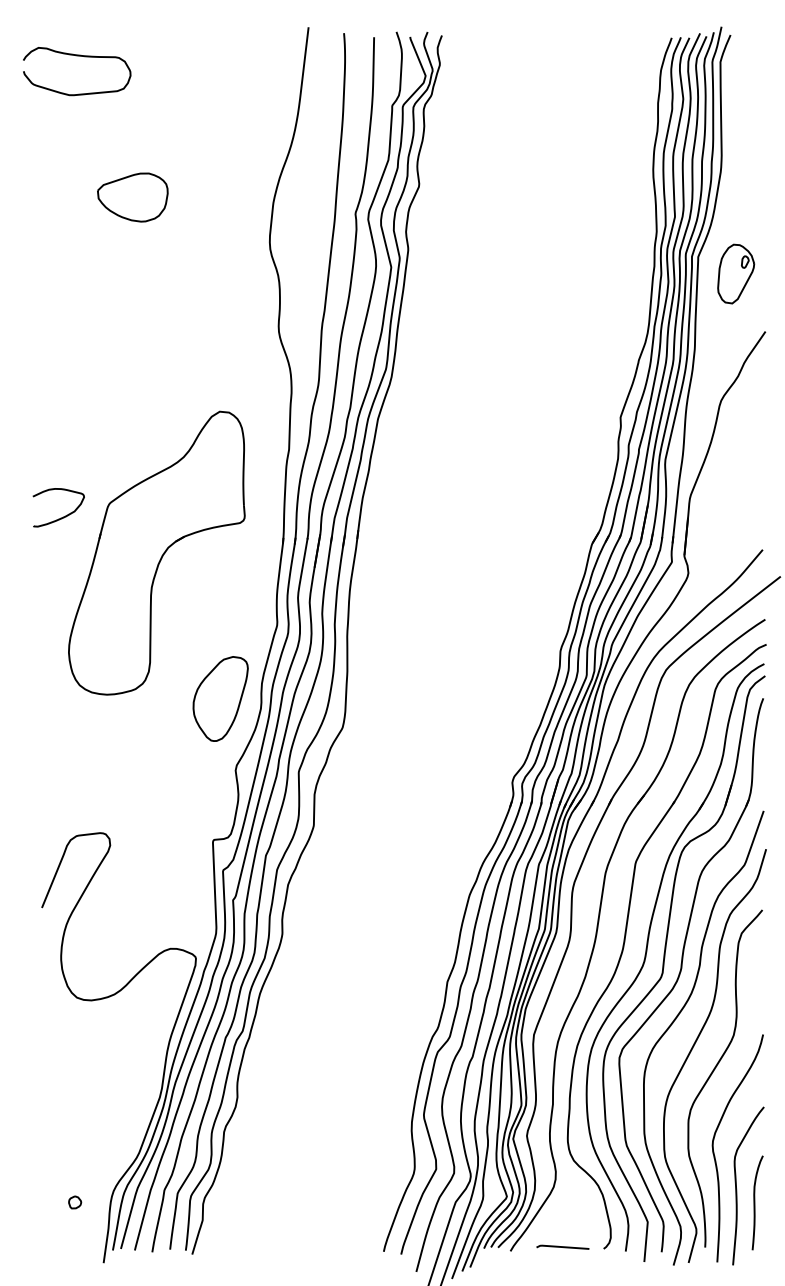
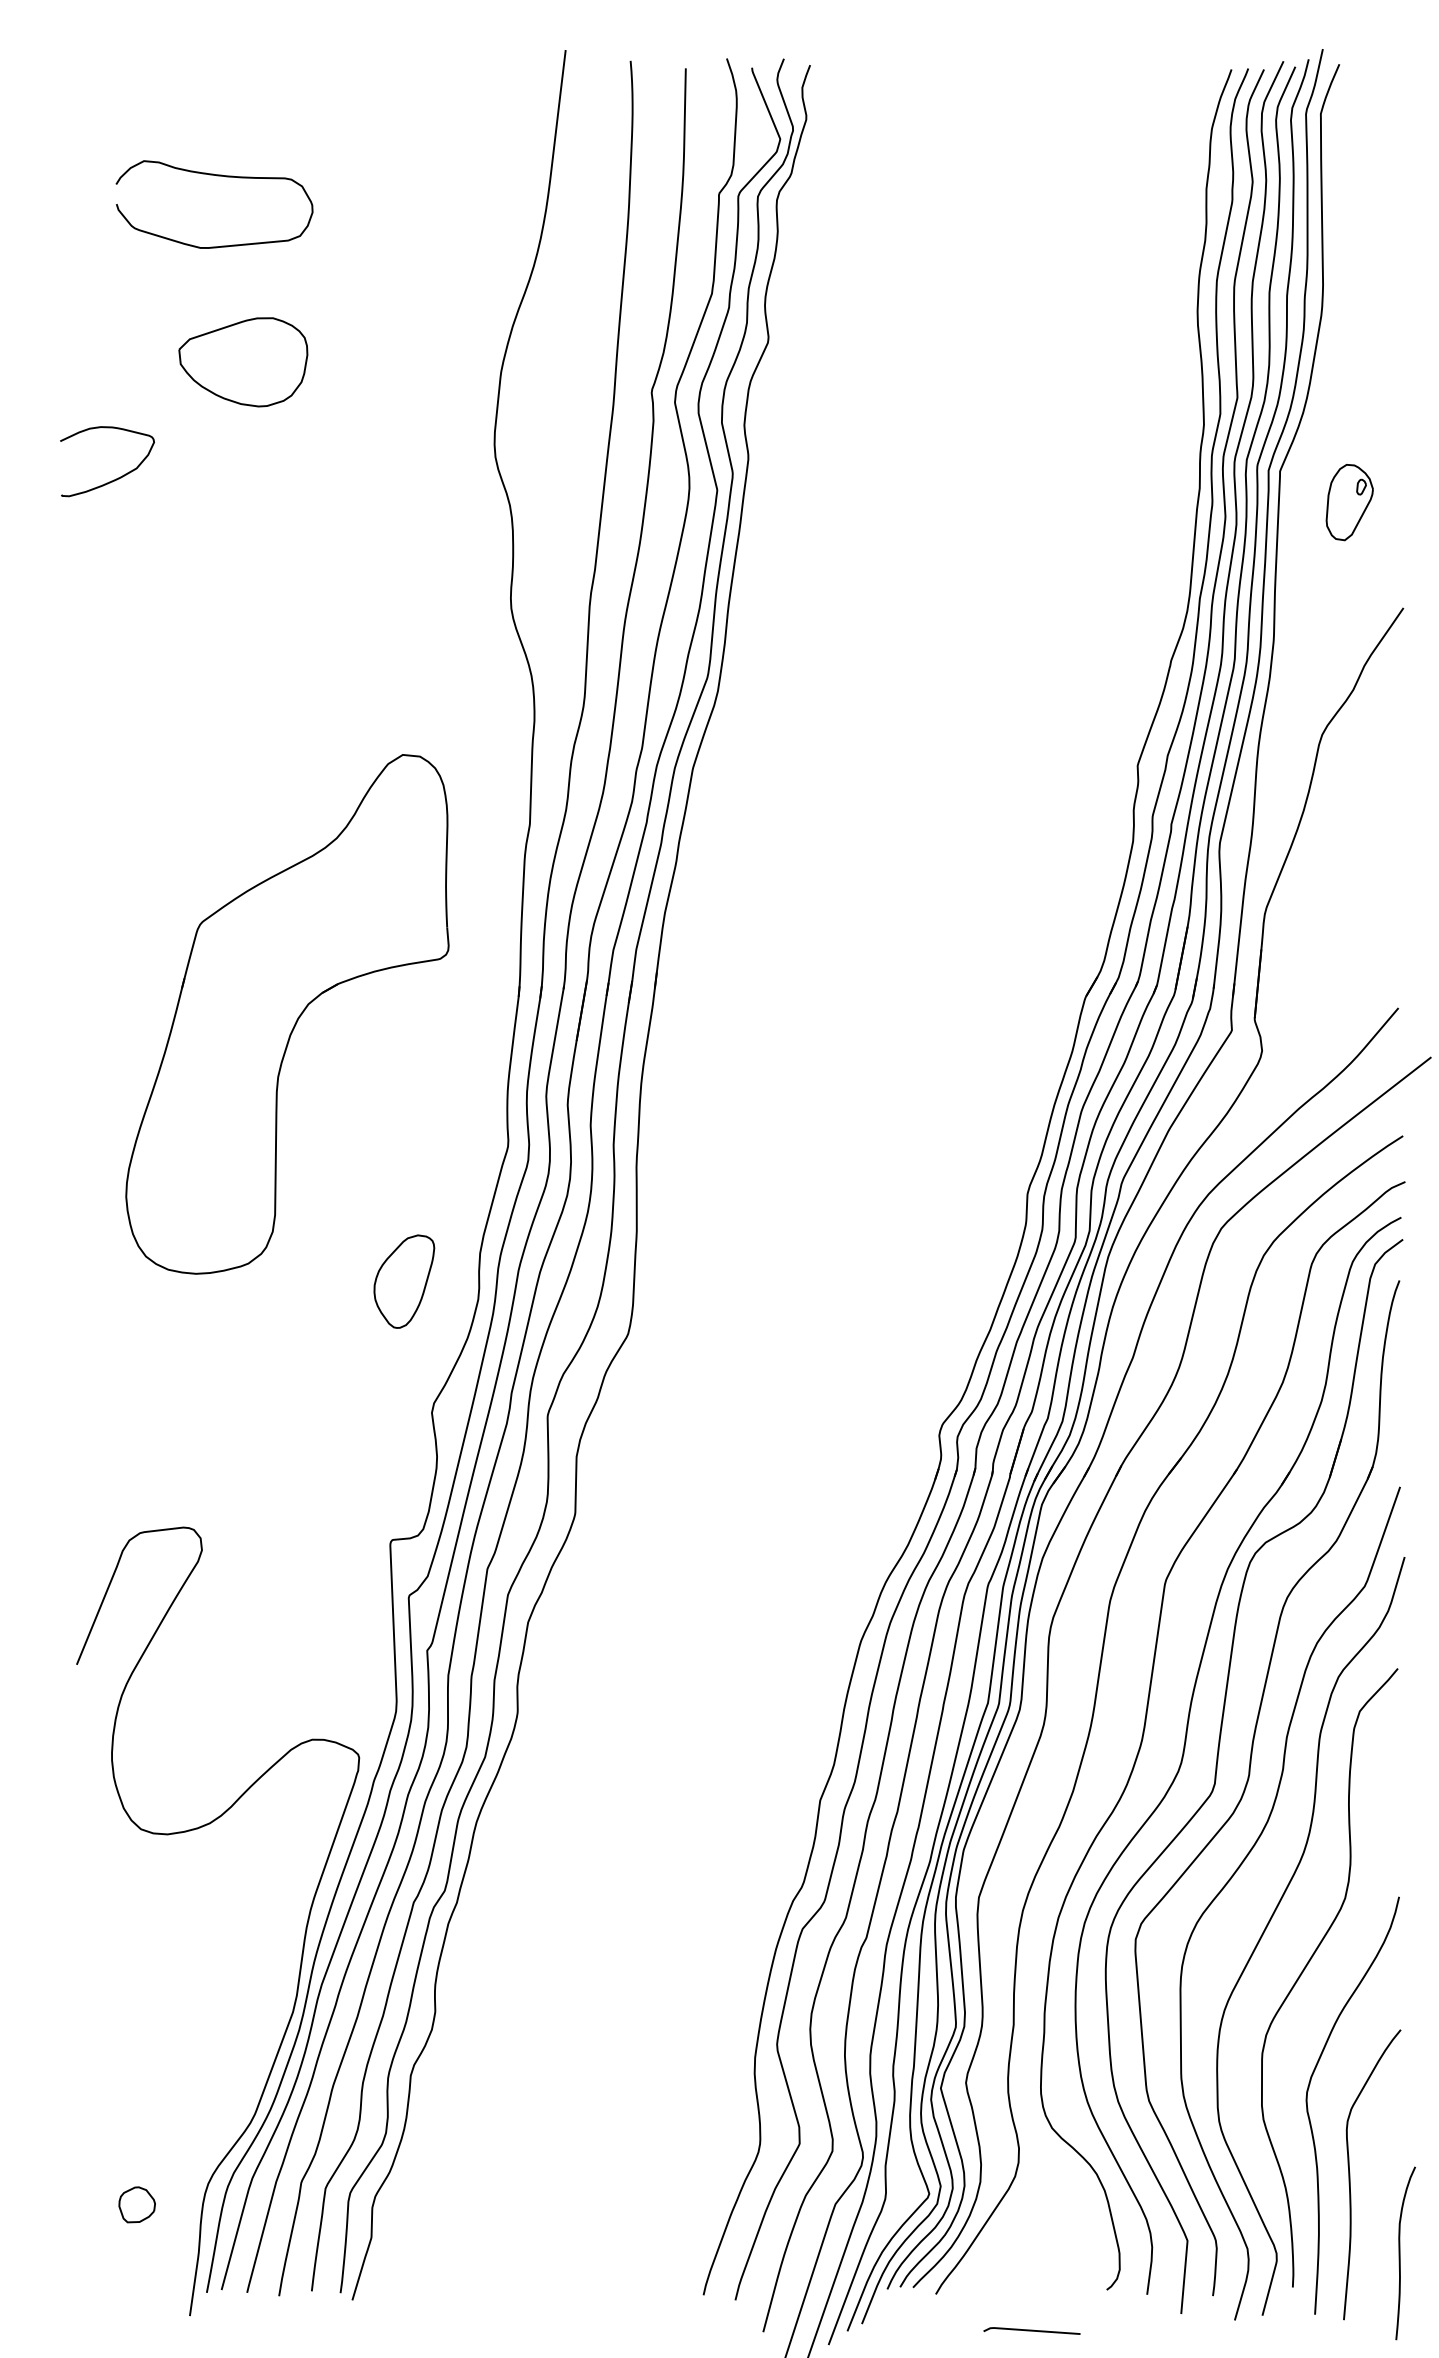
curve: (77, 56) -> (215, 176), moved
part: (736, 273) -> (1350, 501), size x0.7
curve: (60, 517) -> (110, 479), moved
part: (220, 698) -> (404, 1280), size x0.6
part: (75, 1202) -> (138, 2204), size x1.6
curve: (755, 1202) -> (1401, 2252), moved
line: (562, 1246) -> (1031, 2329), moved

